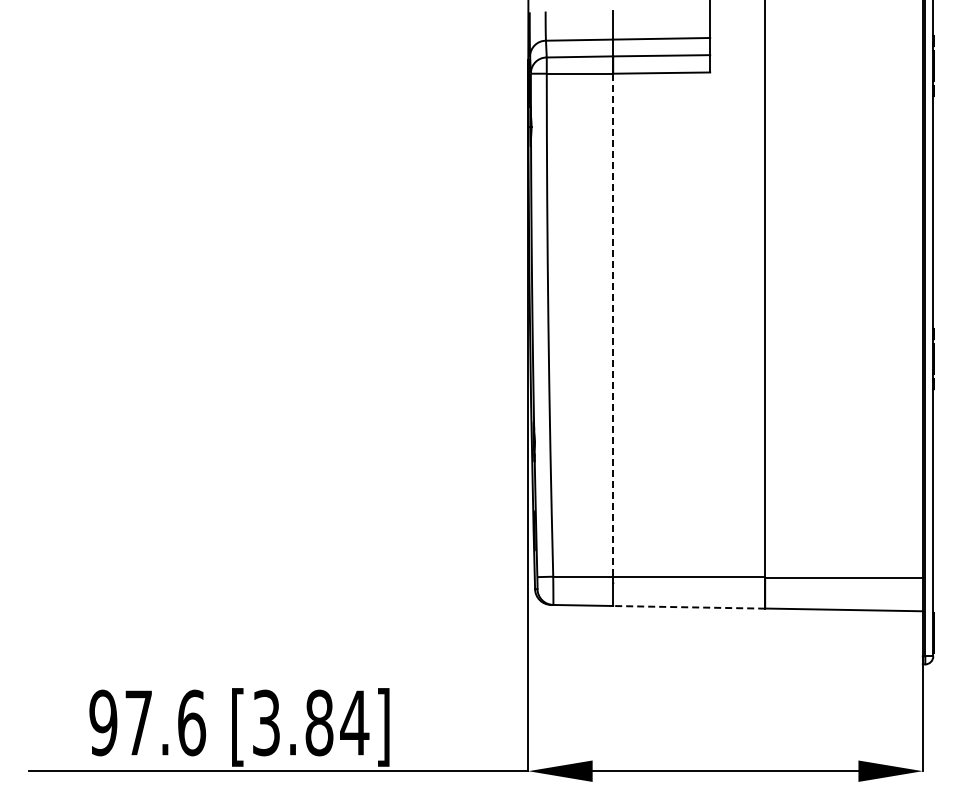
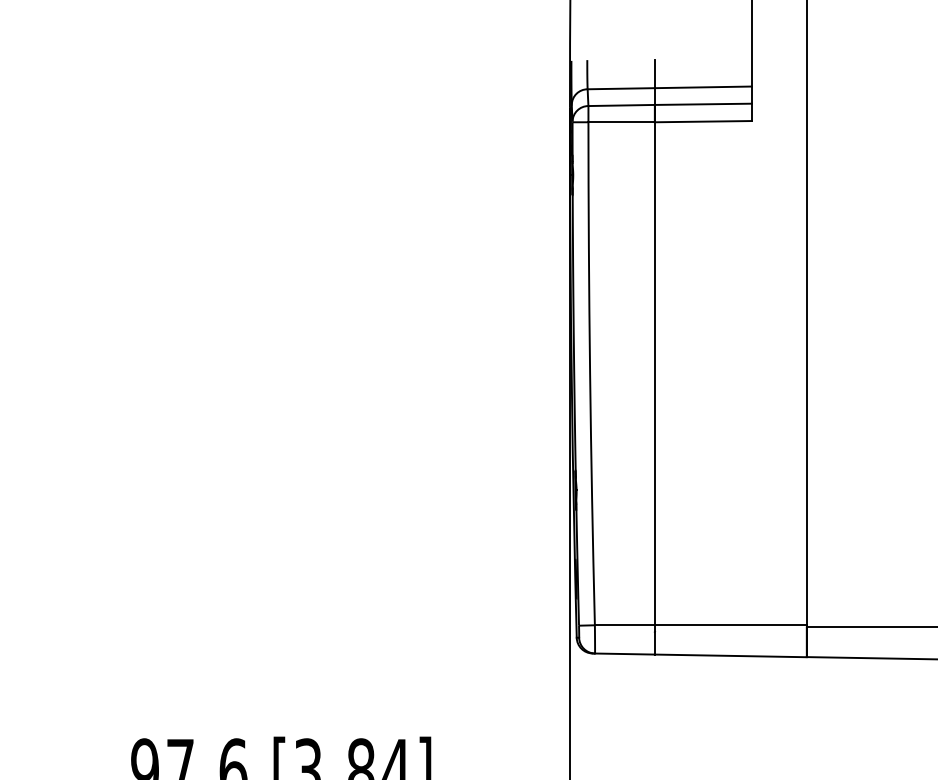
line: (613, 325) -> (655, 374), dashed -> solid
line: (689, 607) -> (731, 656), dashed -> solid

